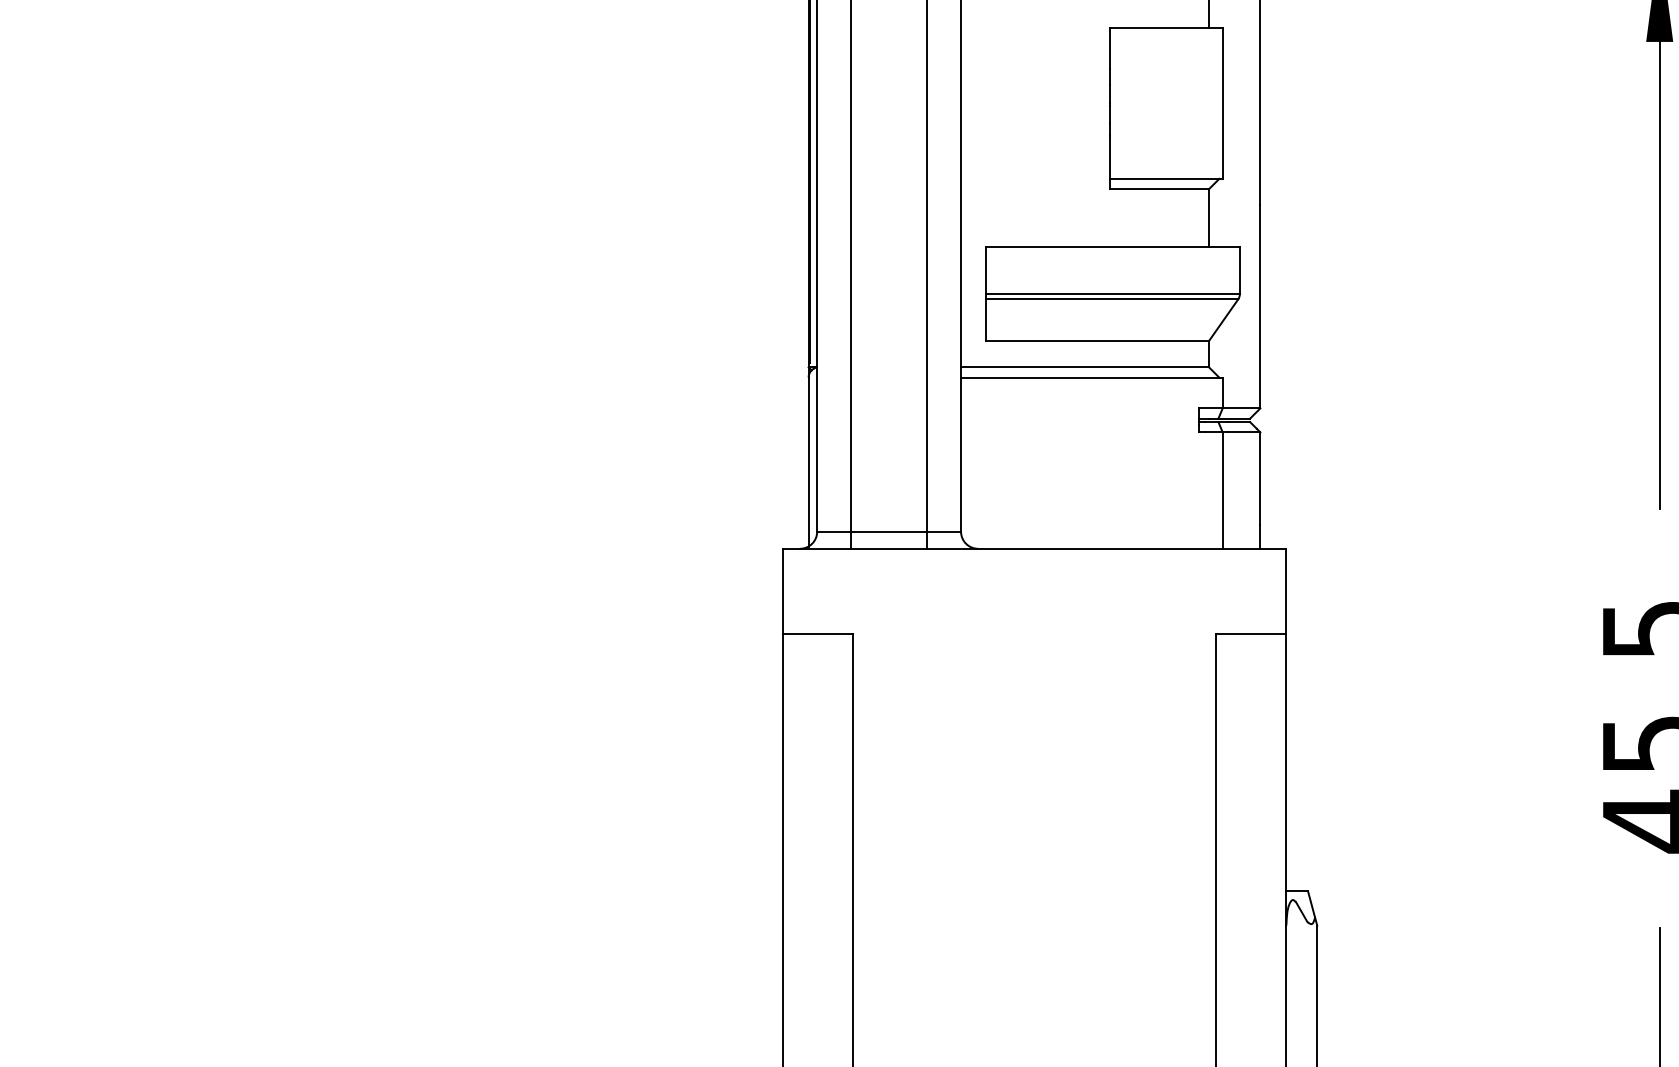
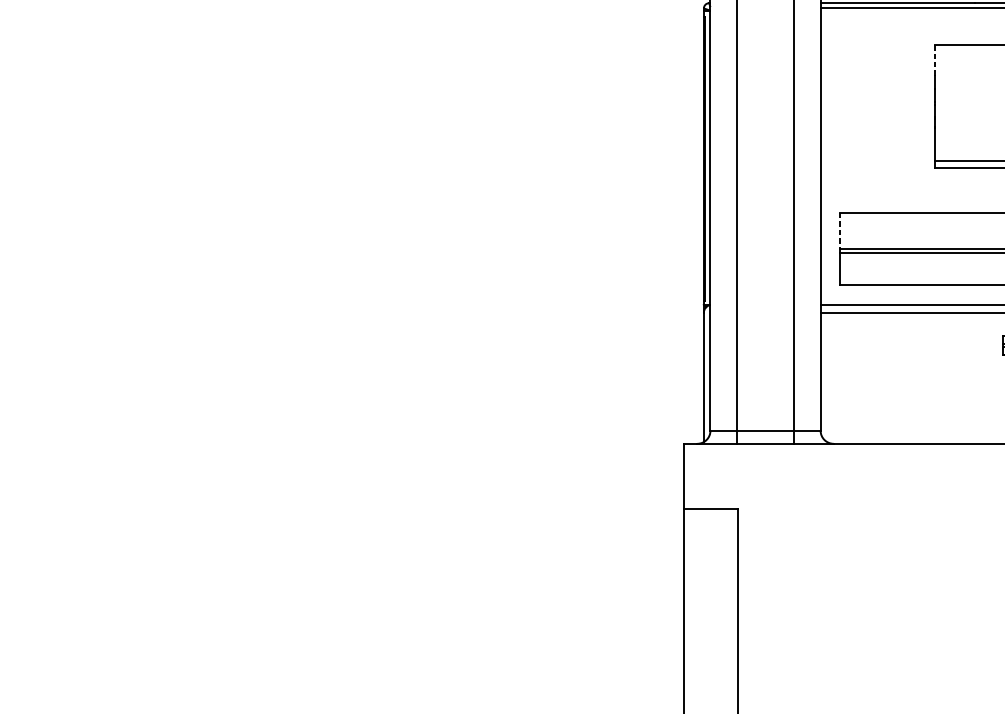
line: (1110, 49) -> (935, 61), solid -> dashed
line: (986, 271) -> (840, 231), solid -> dashed

